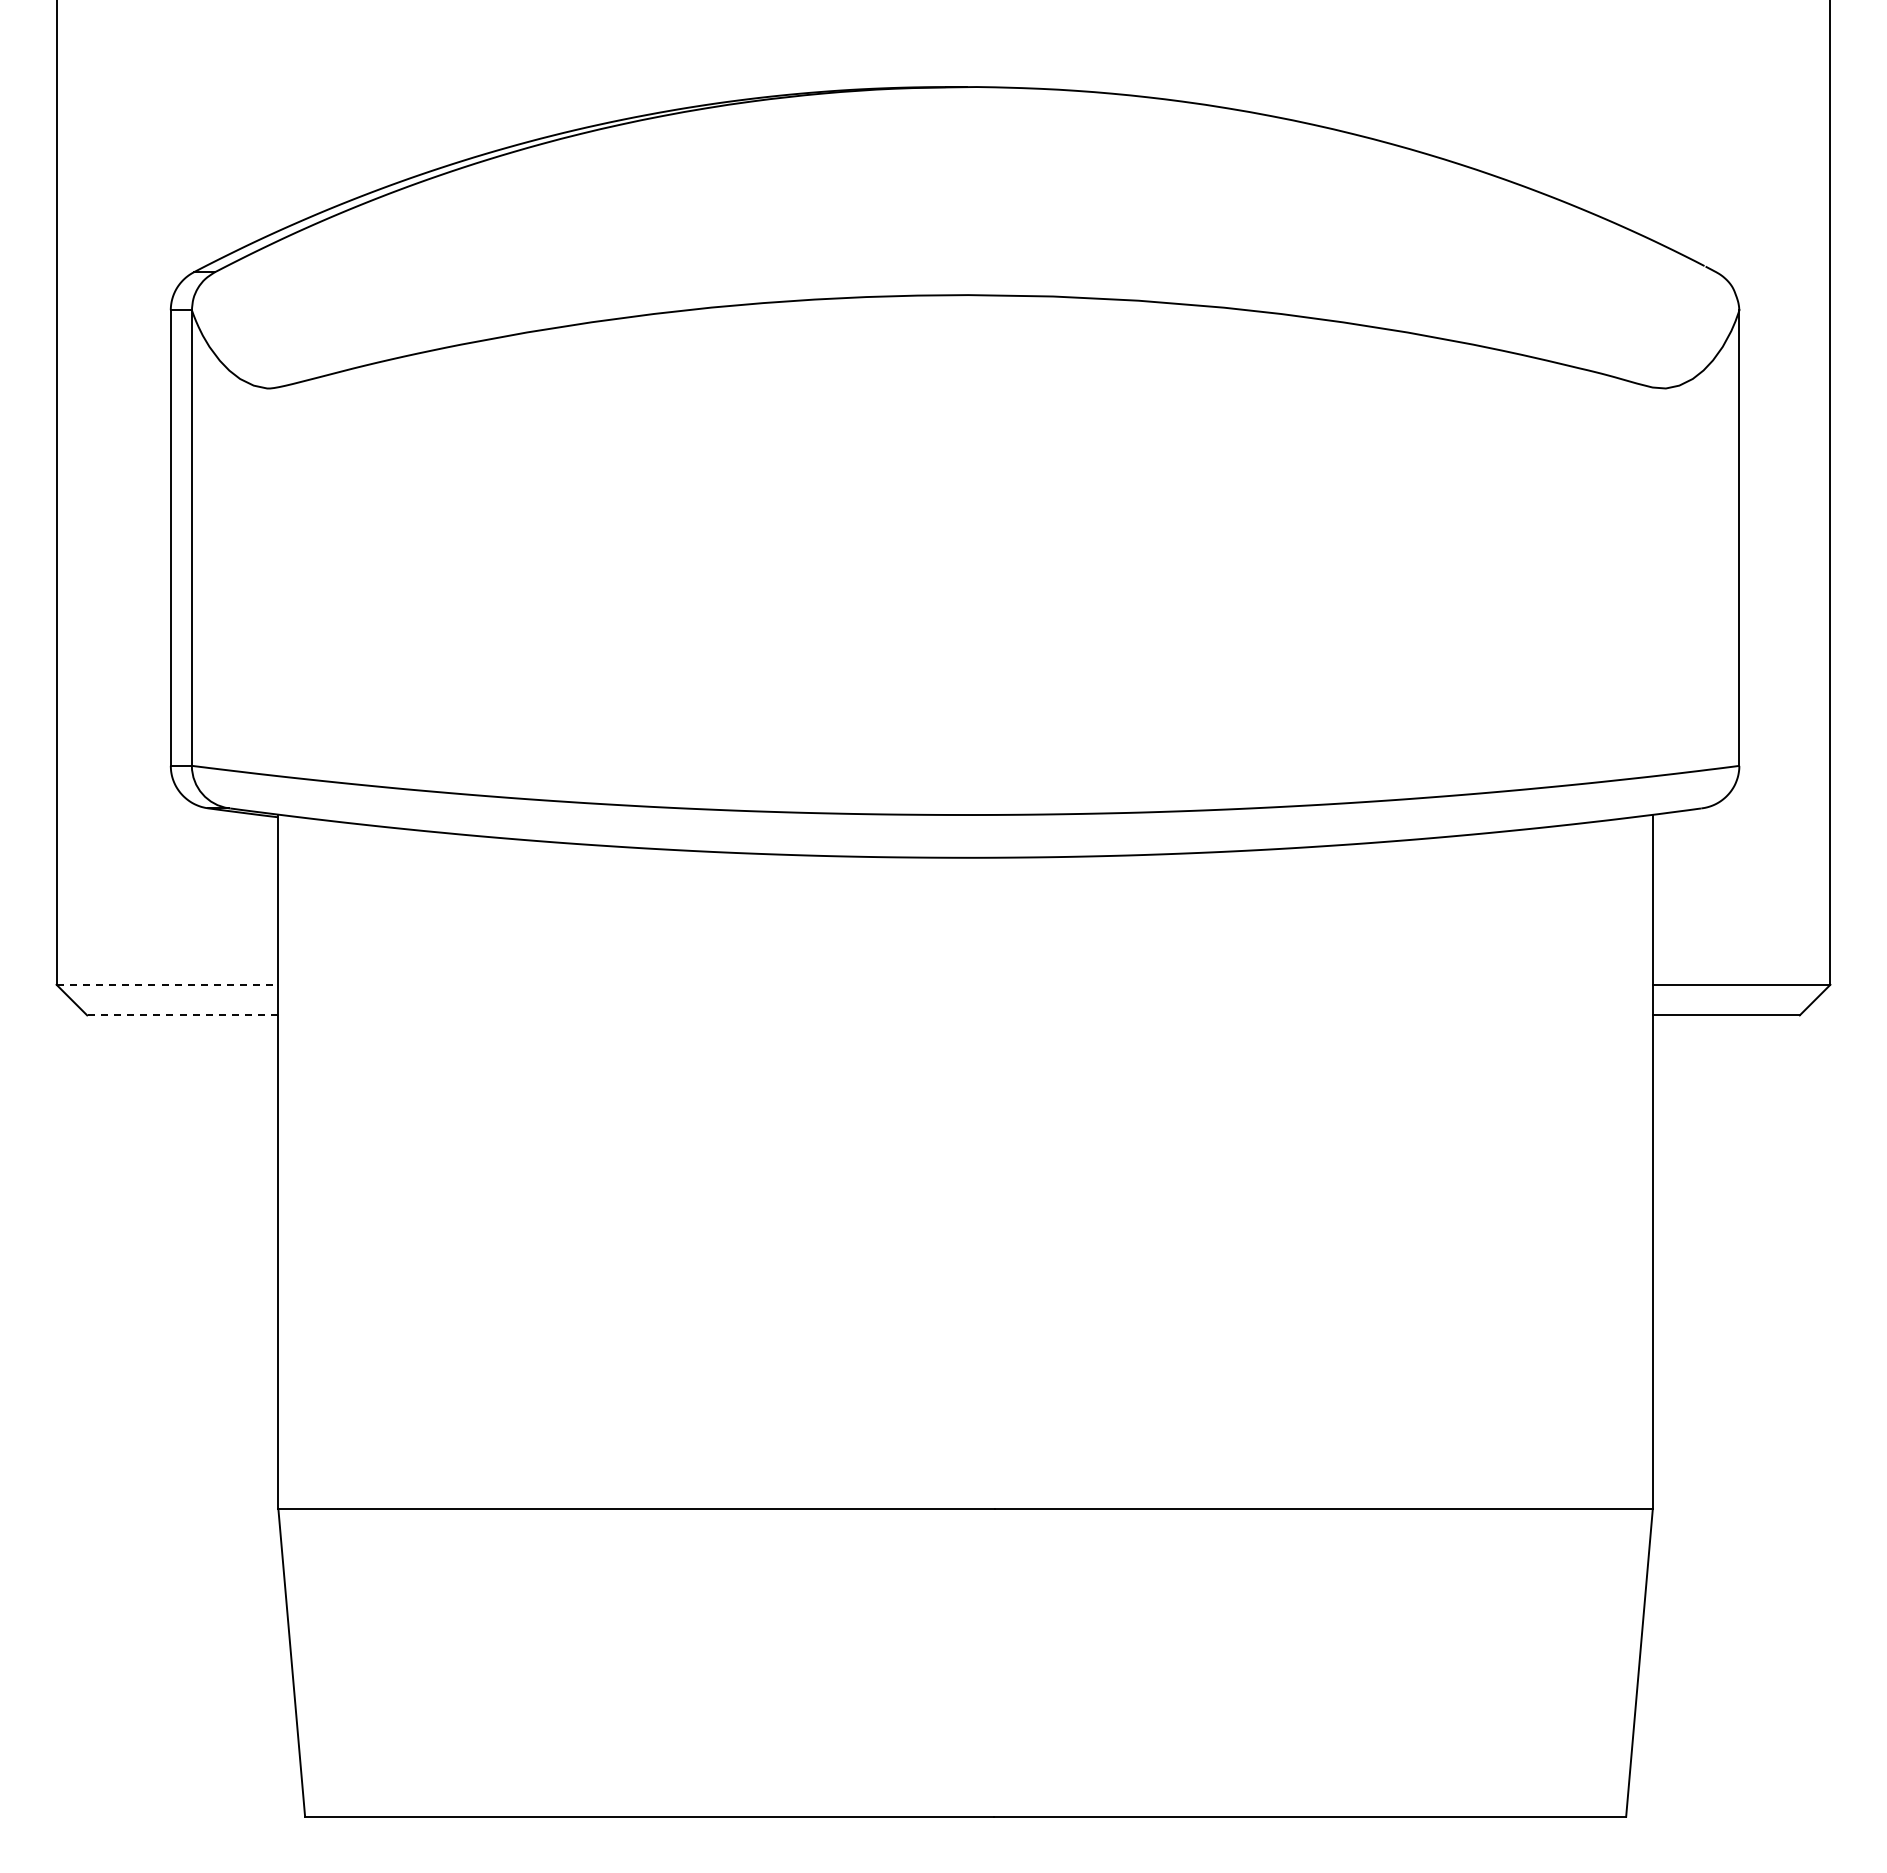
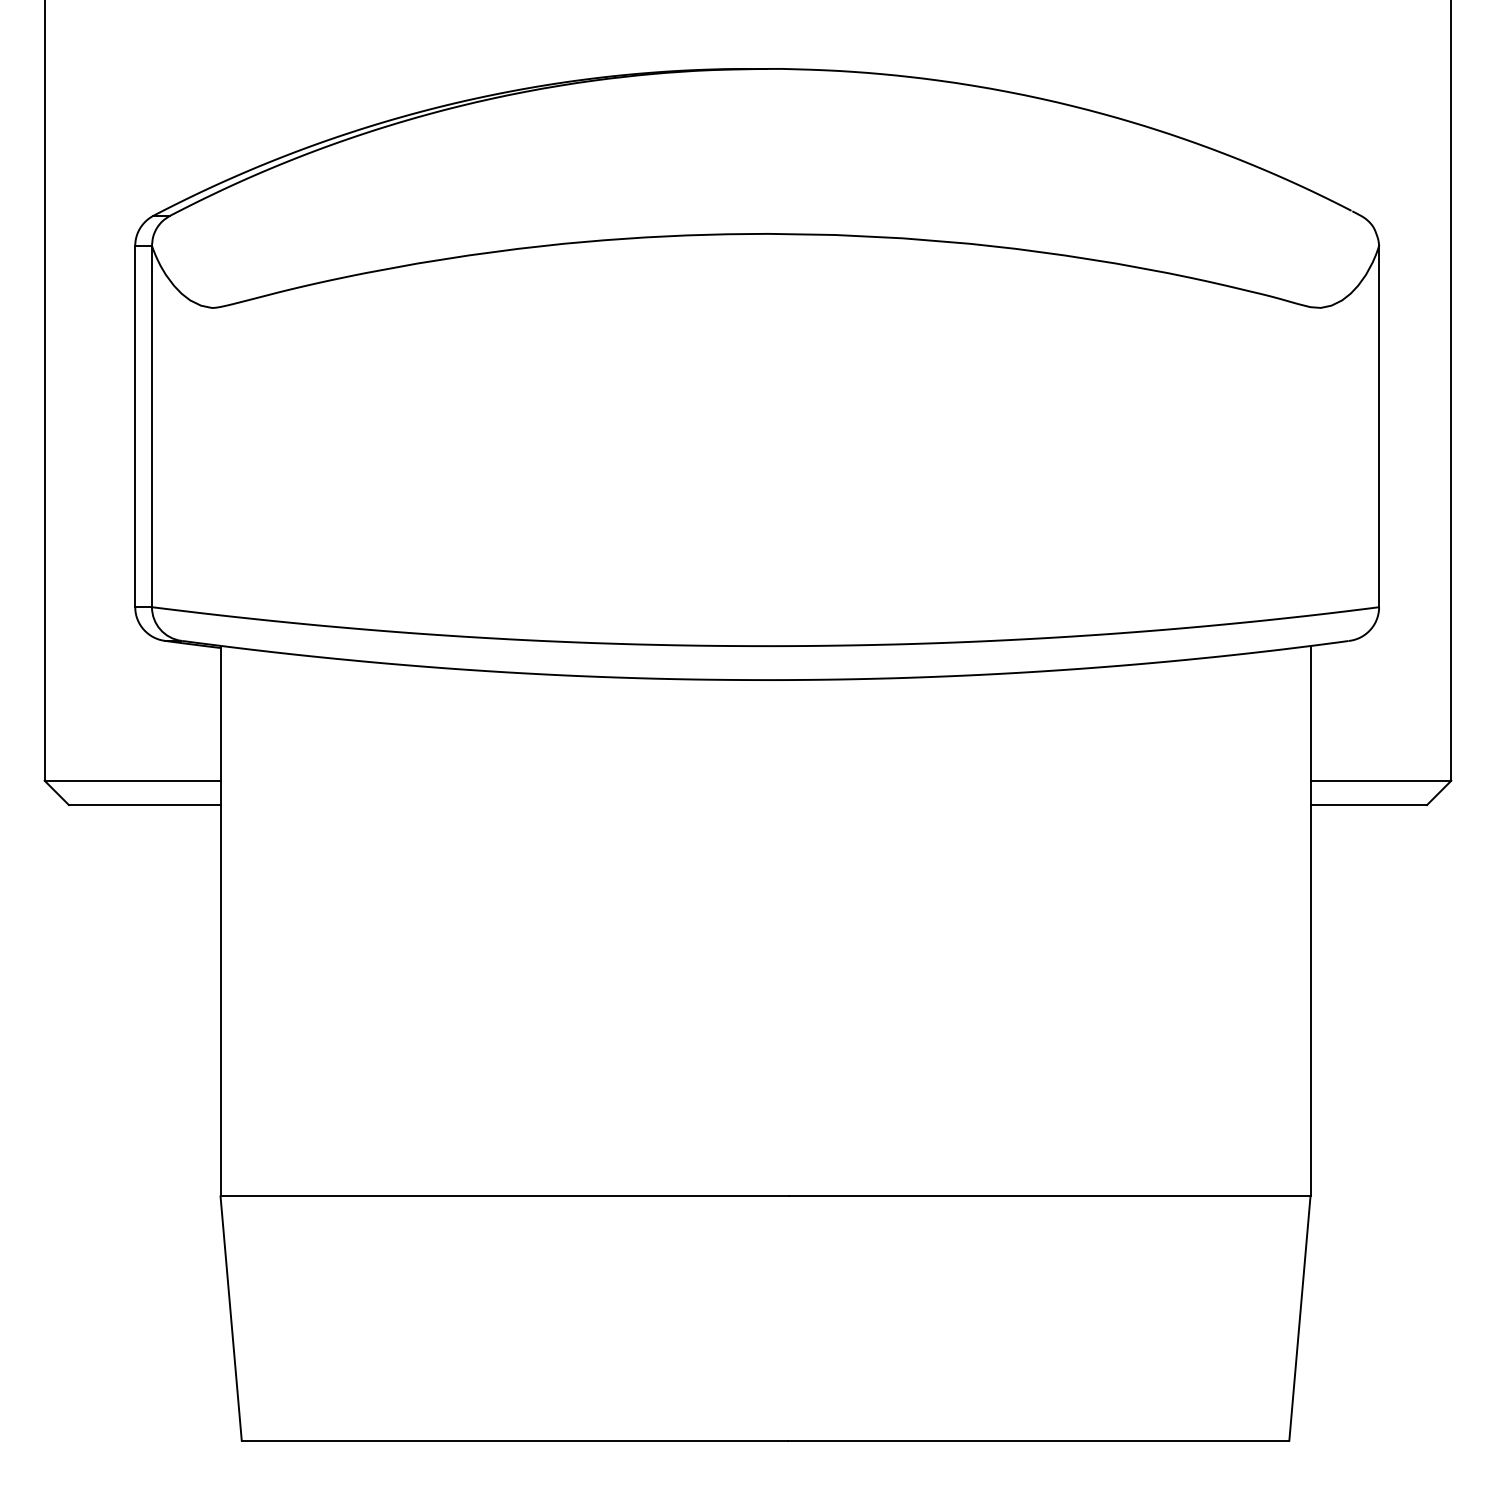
line: (167, 984) -> (132, 780), dashed -> solid
line: (182, 1015) -> (144, 805), dashed -> solid

